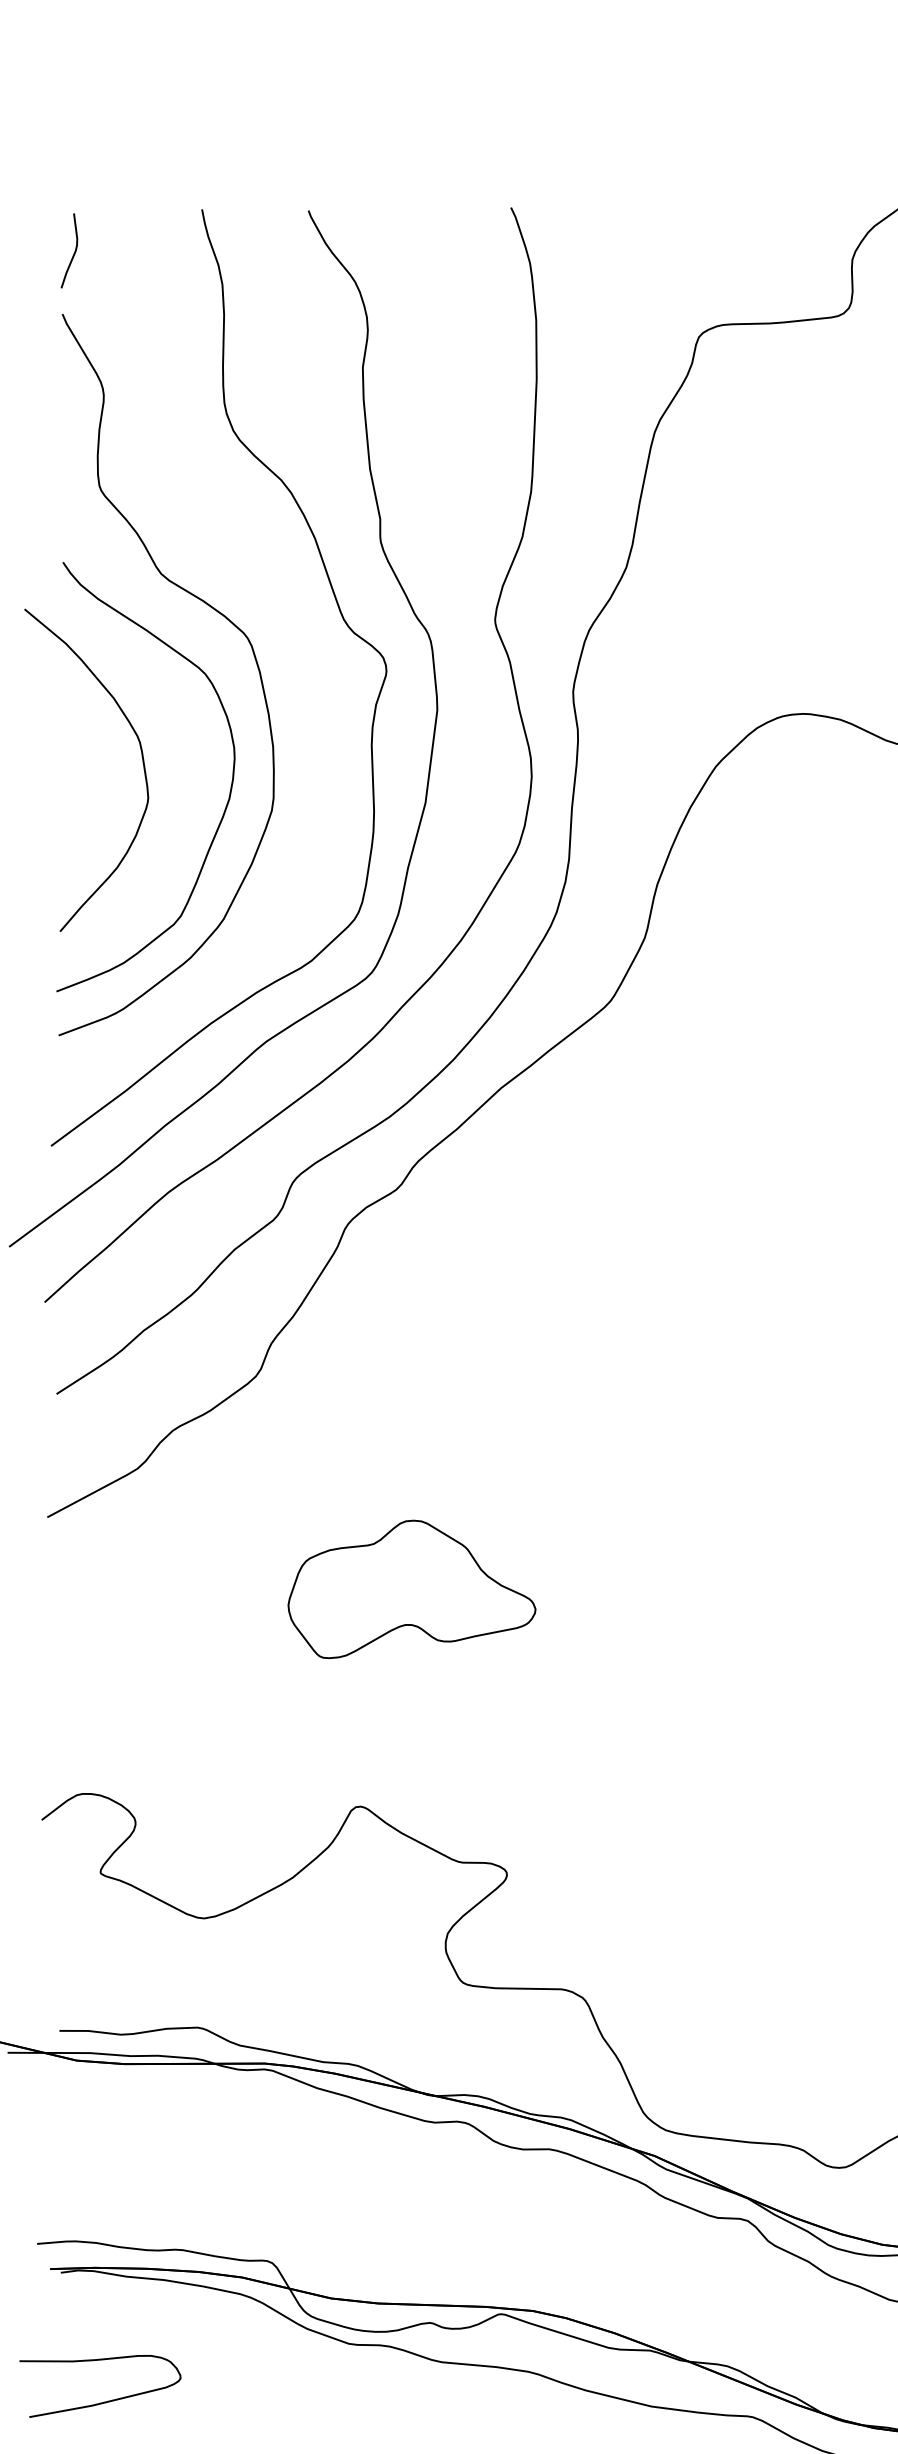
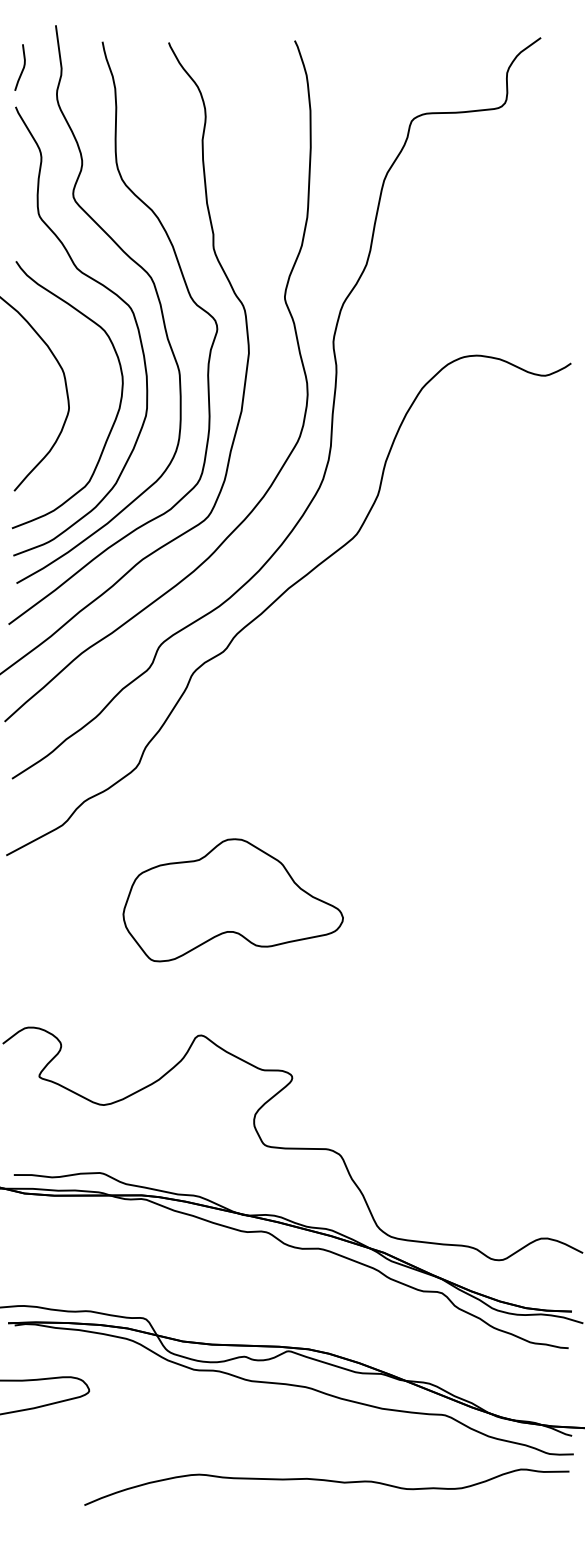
curve: (250, 562) -> (132, 261), added
part: (410, 1589) -> (232, 900), size x1.43

